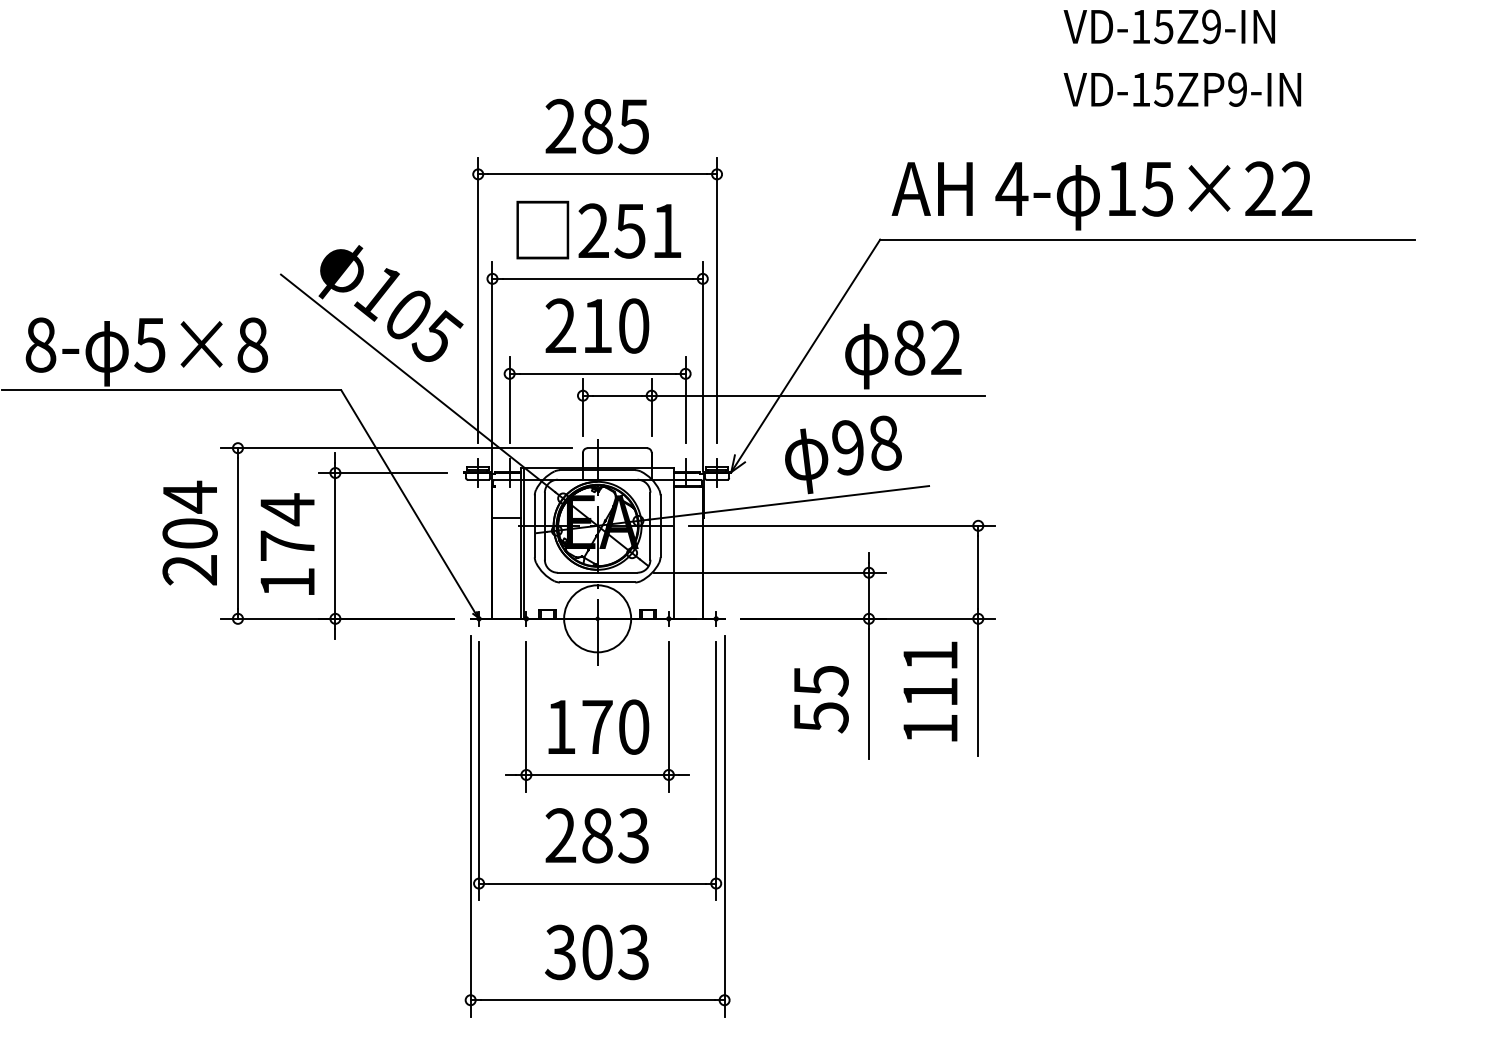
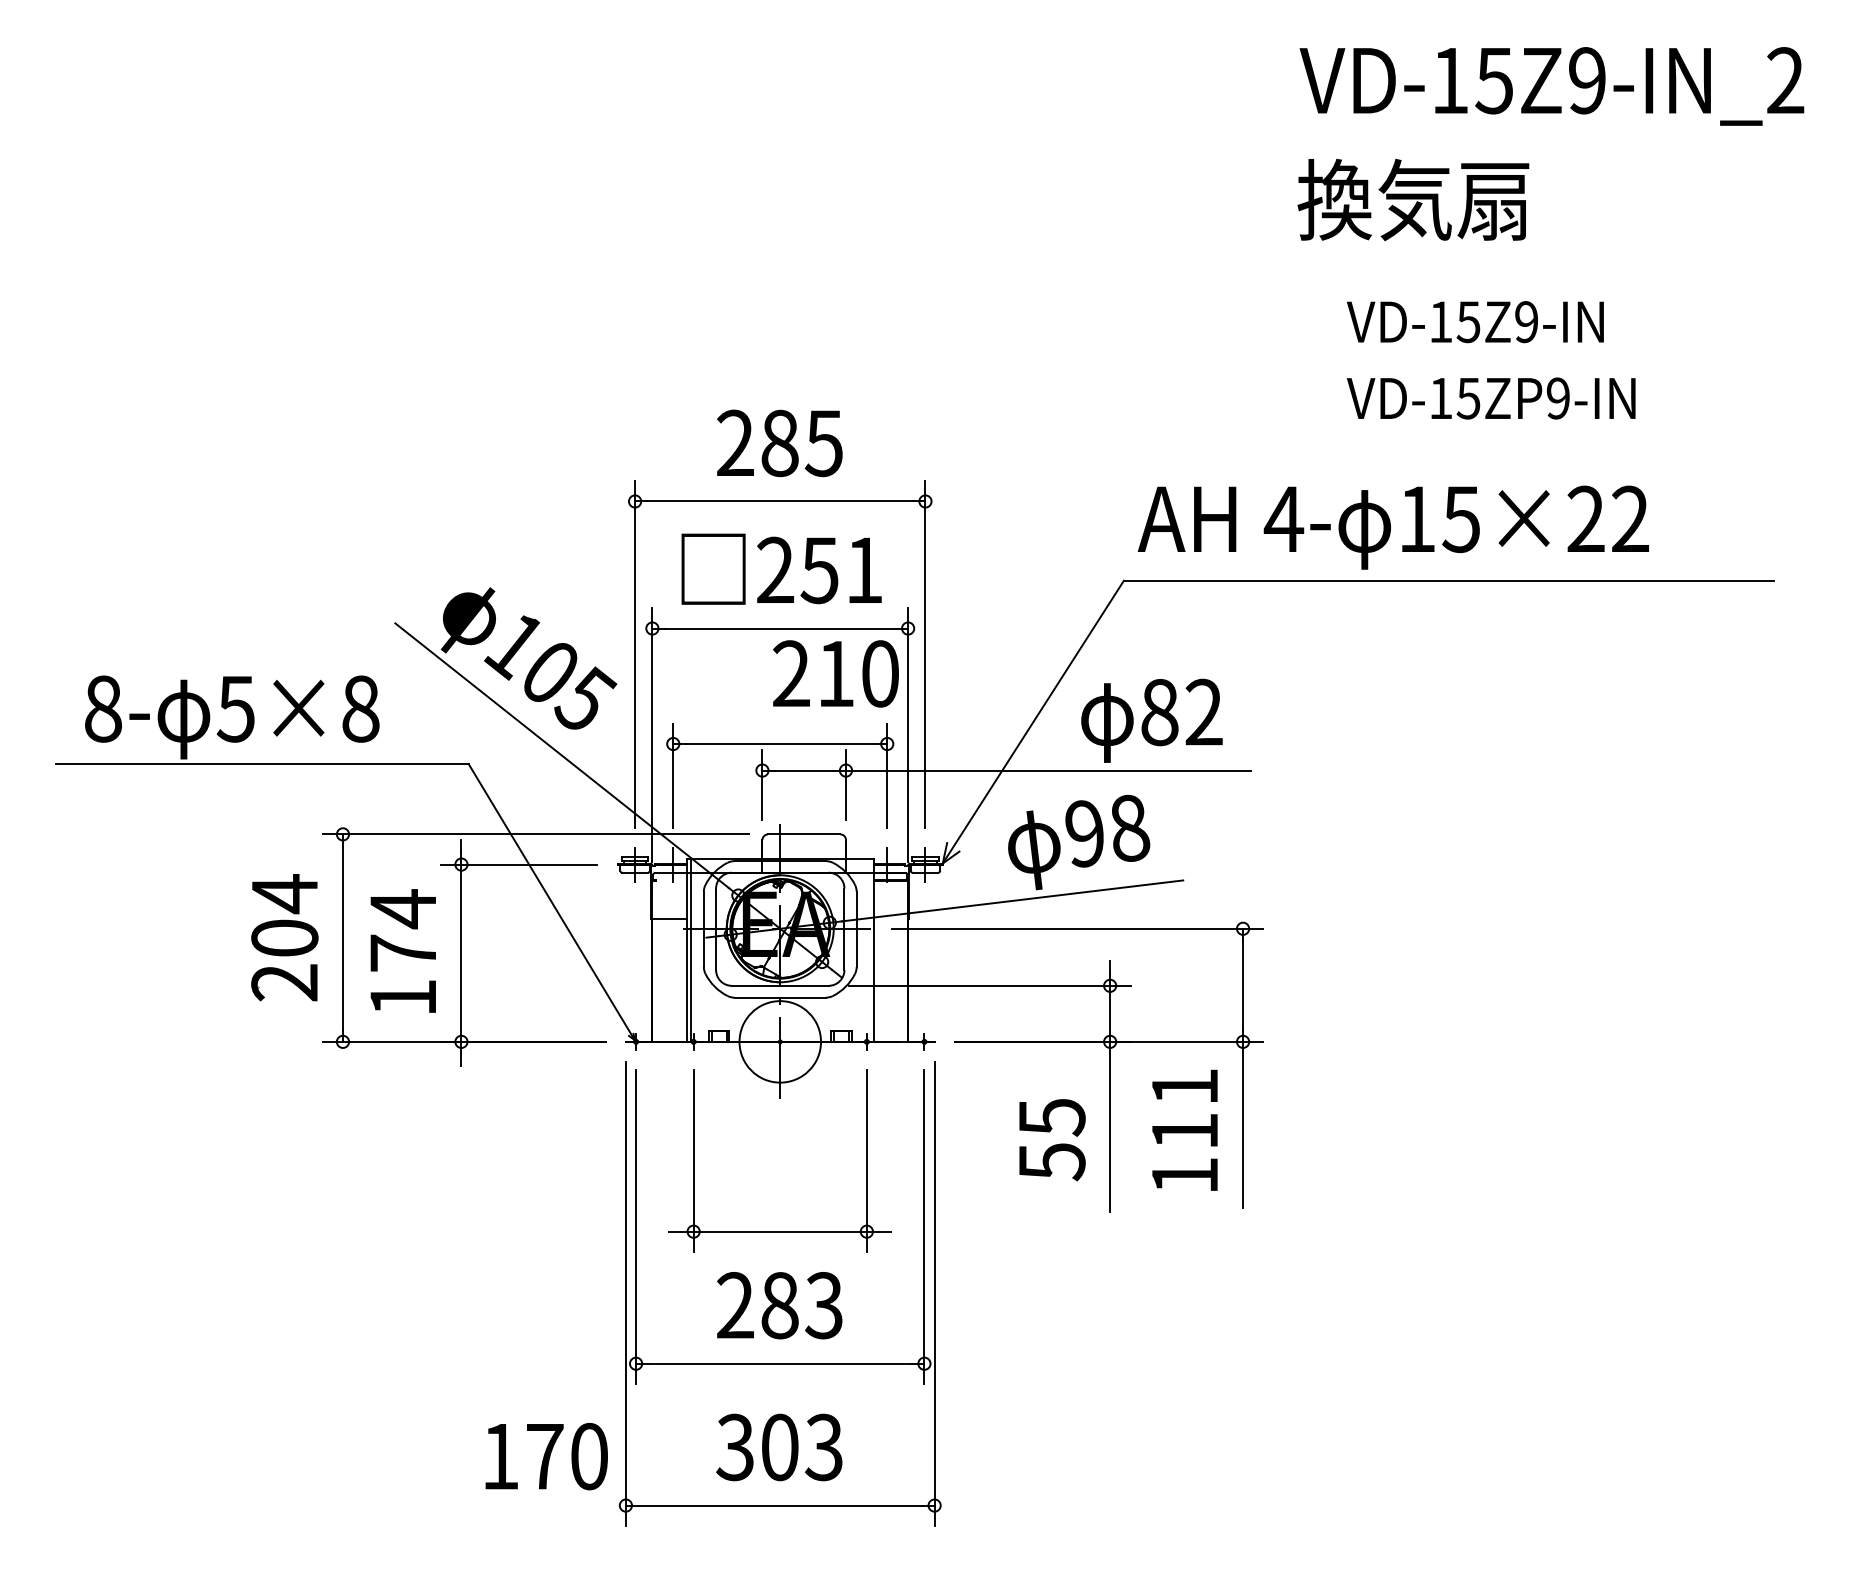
text: (597, 325) -> (835, 673), moved
text: (598, 727) -> (546, 1456), moved

